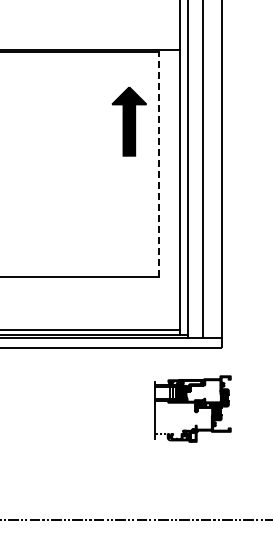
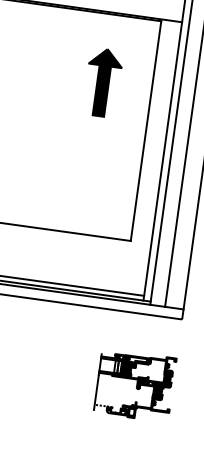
part: (128, 121) -> (102, 82), moved
line: (159, 163) -> (146, 130), dashed -> solid
part: (192, 408) -> (134, 384), moved

